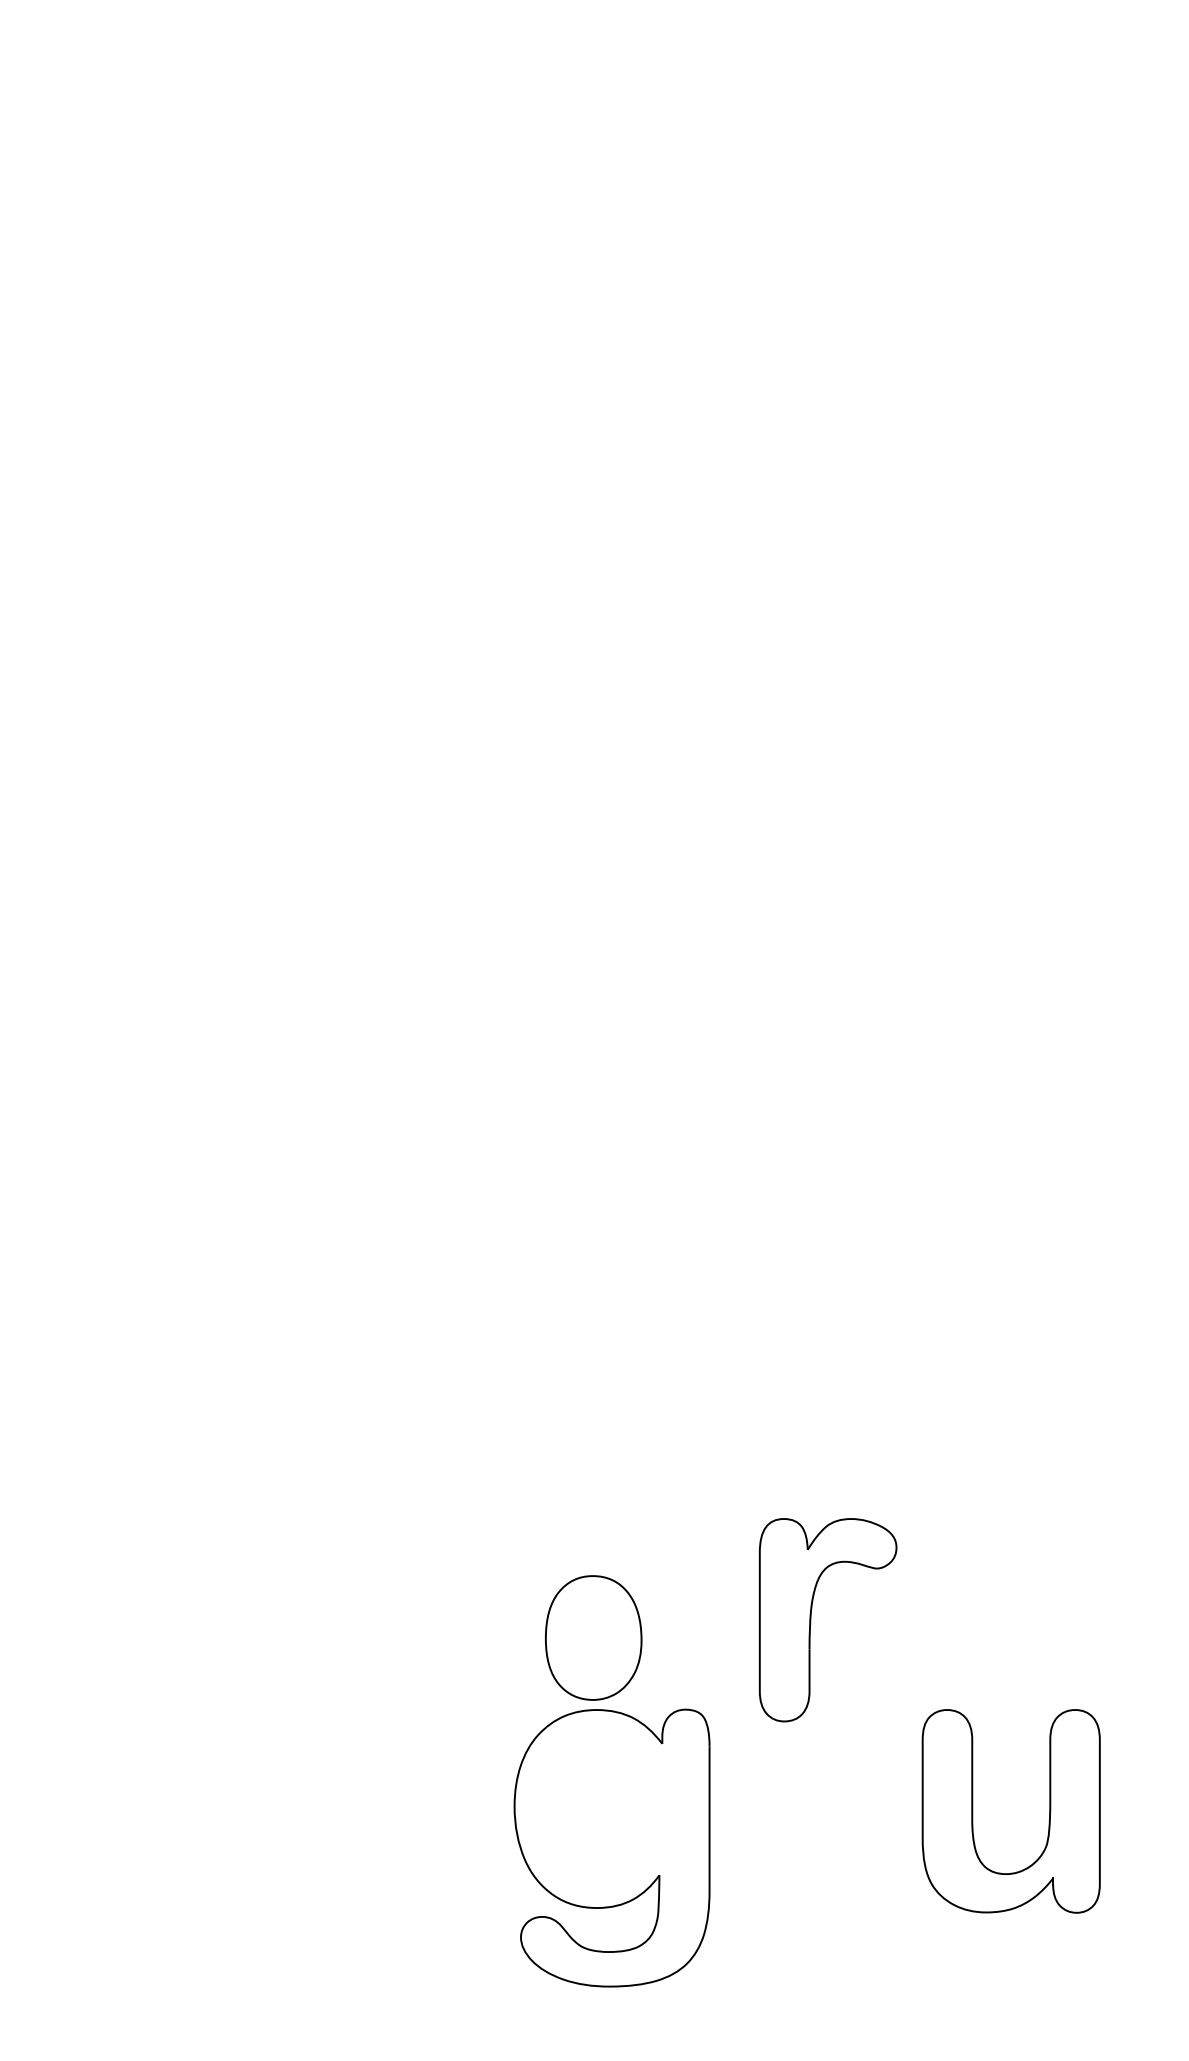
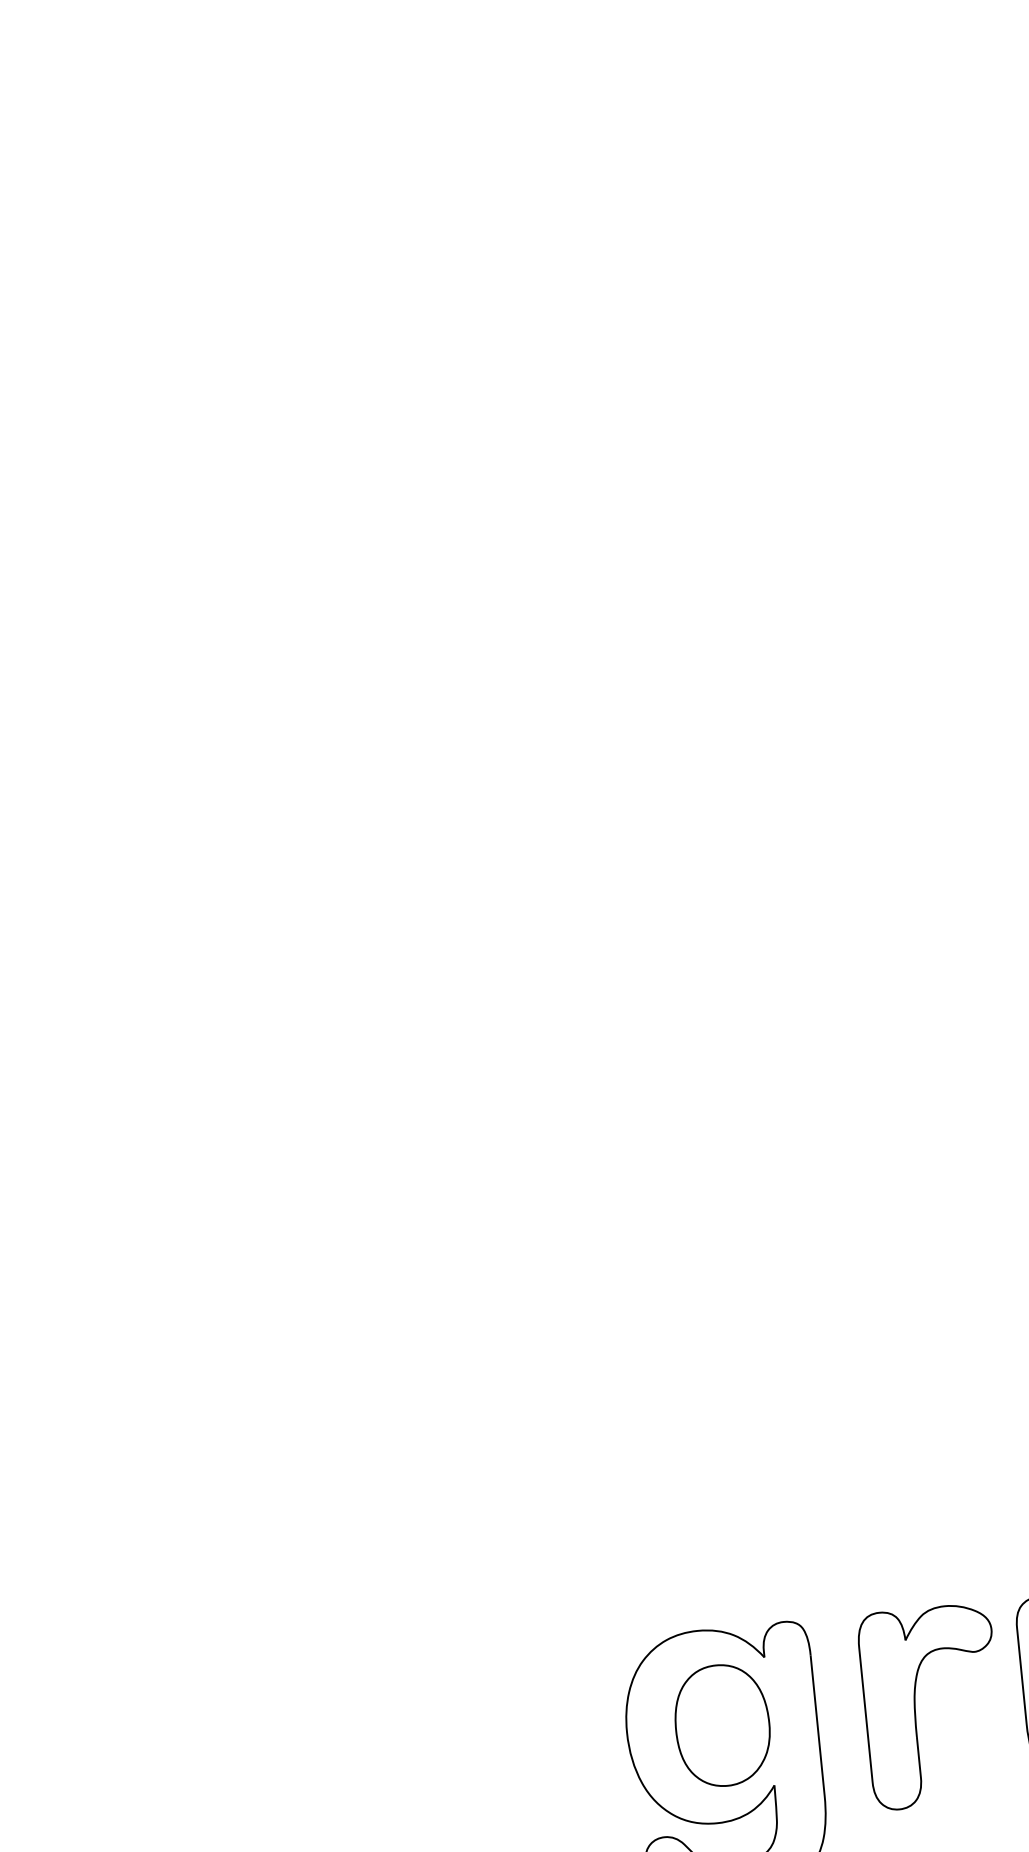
part: (811, 1620) -> (915, 1708), moved
part: (593, 1637) -> (722, 1725), moved

